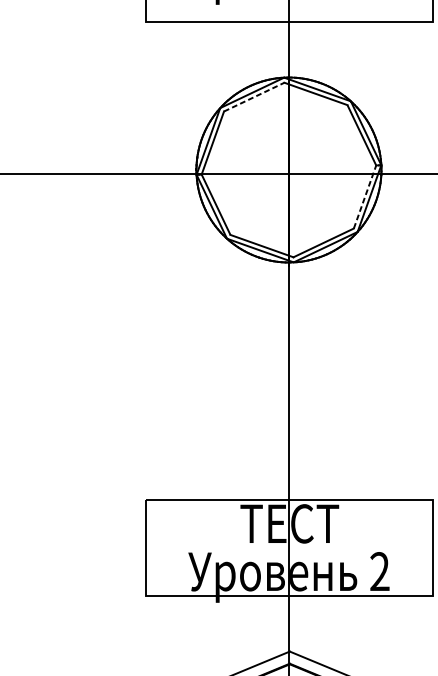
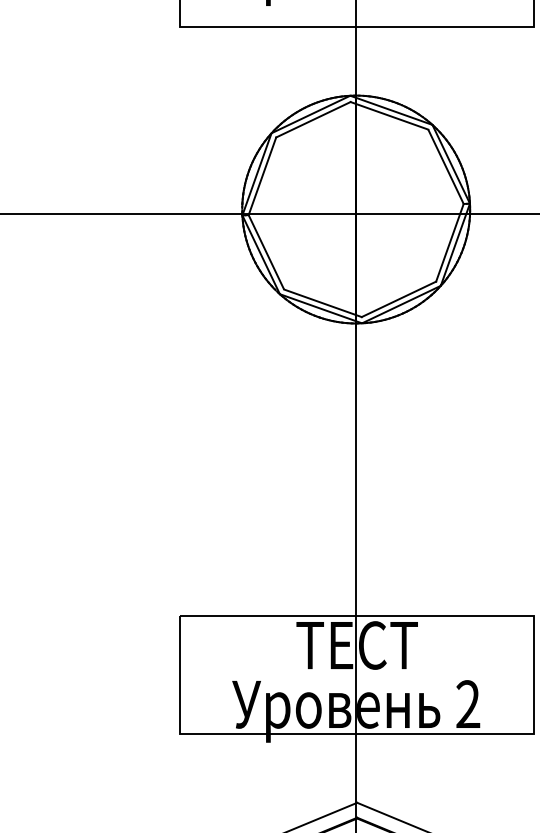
line: (254, 96) -> (313, 119), dashed -> solid
line: (365, 196) -> (450, 242), dashed -> solid

